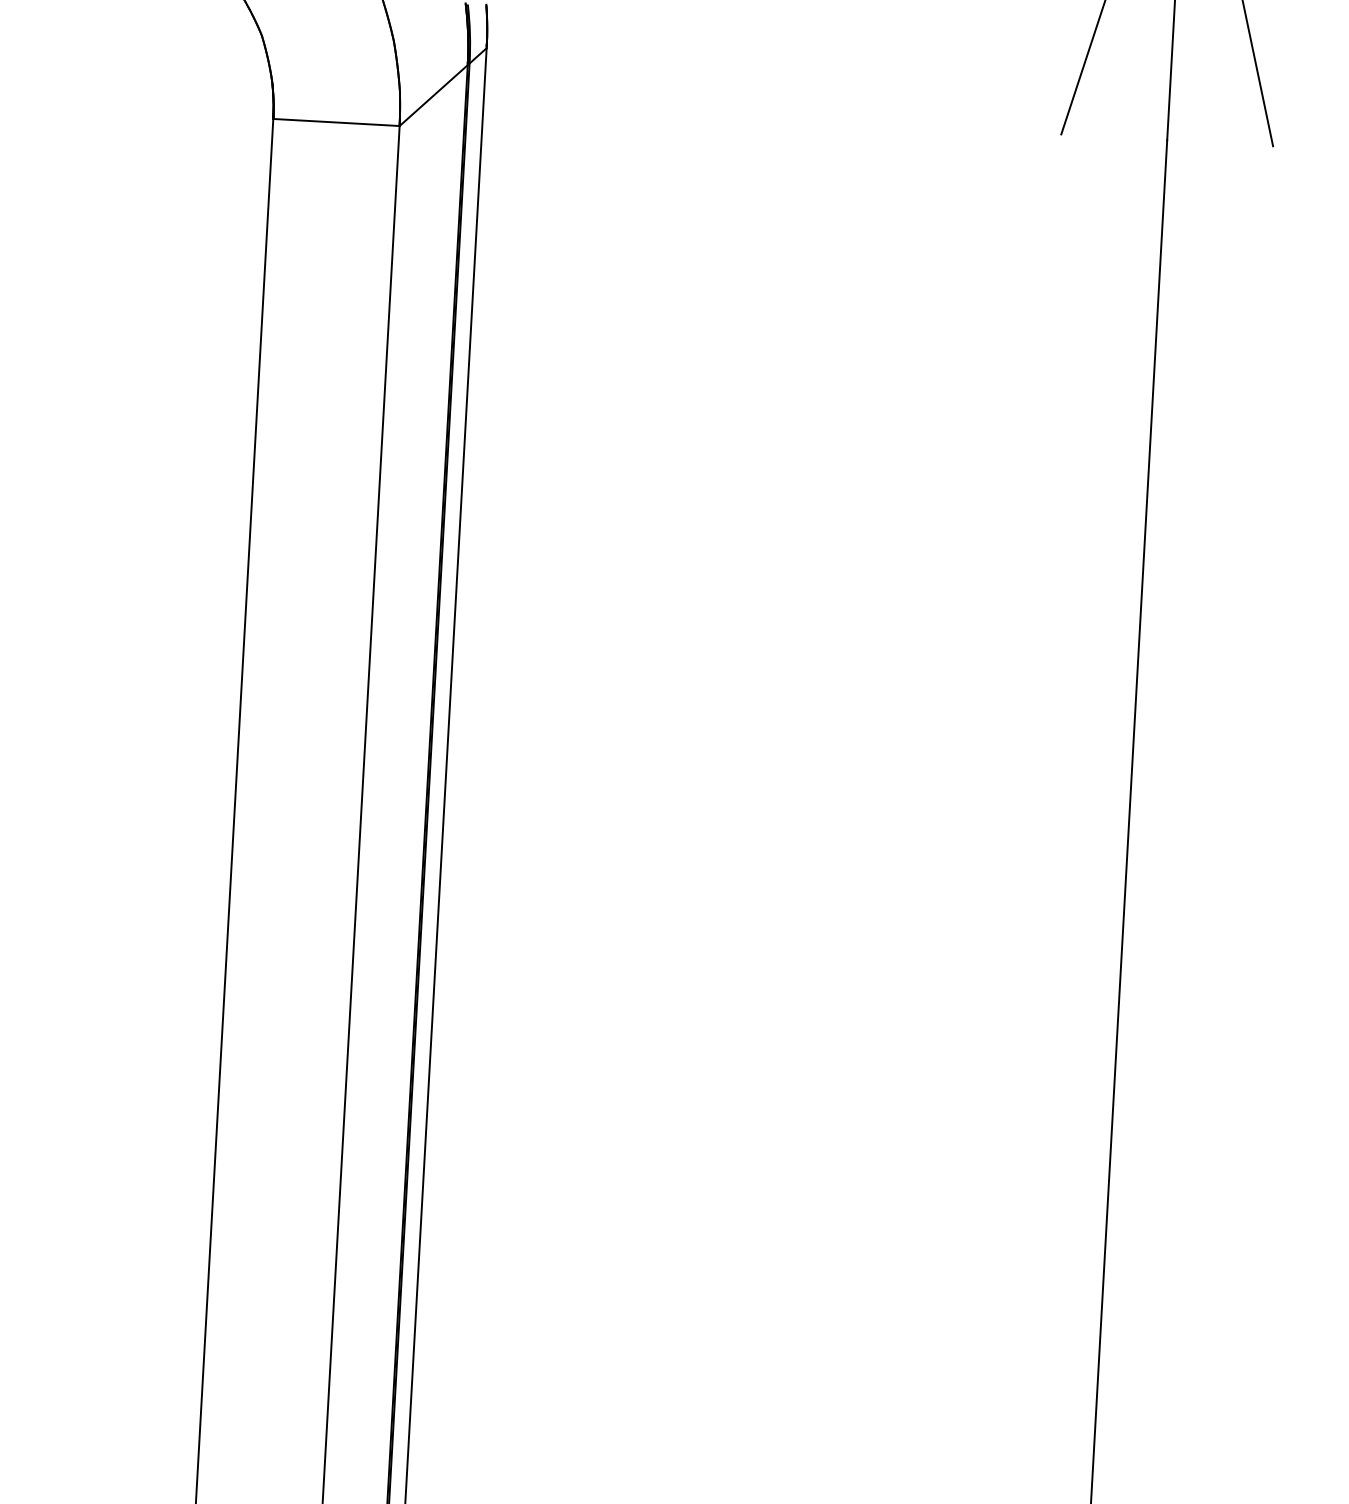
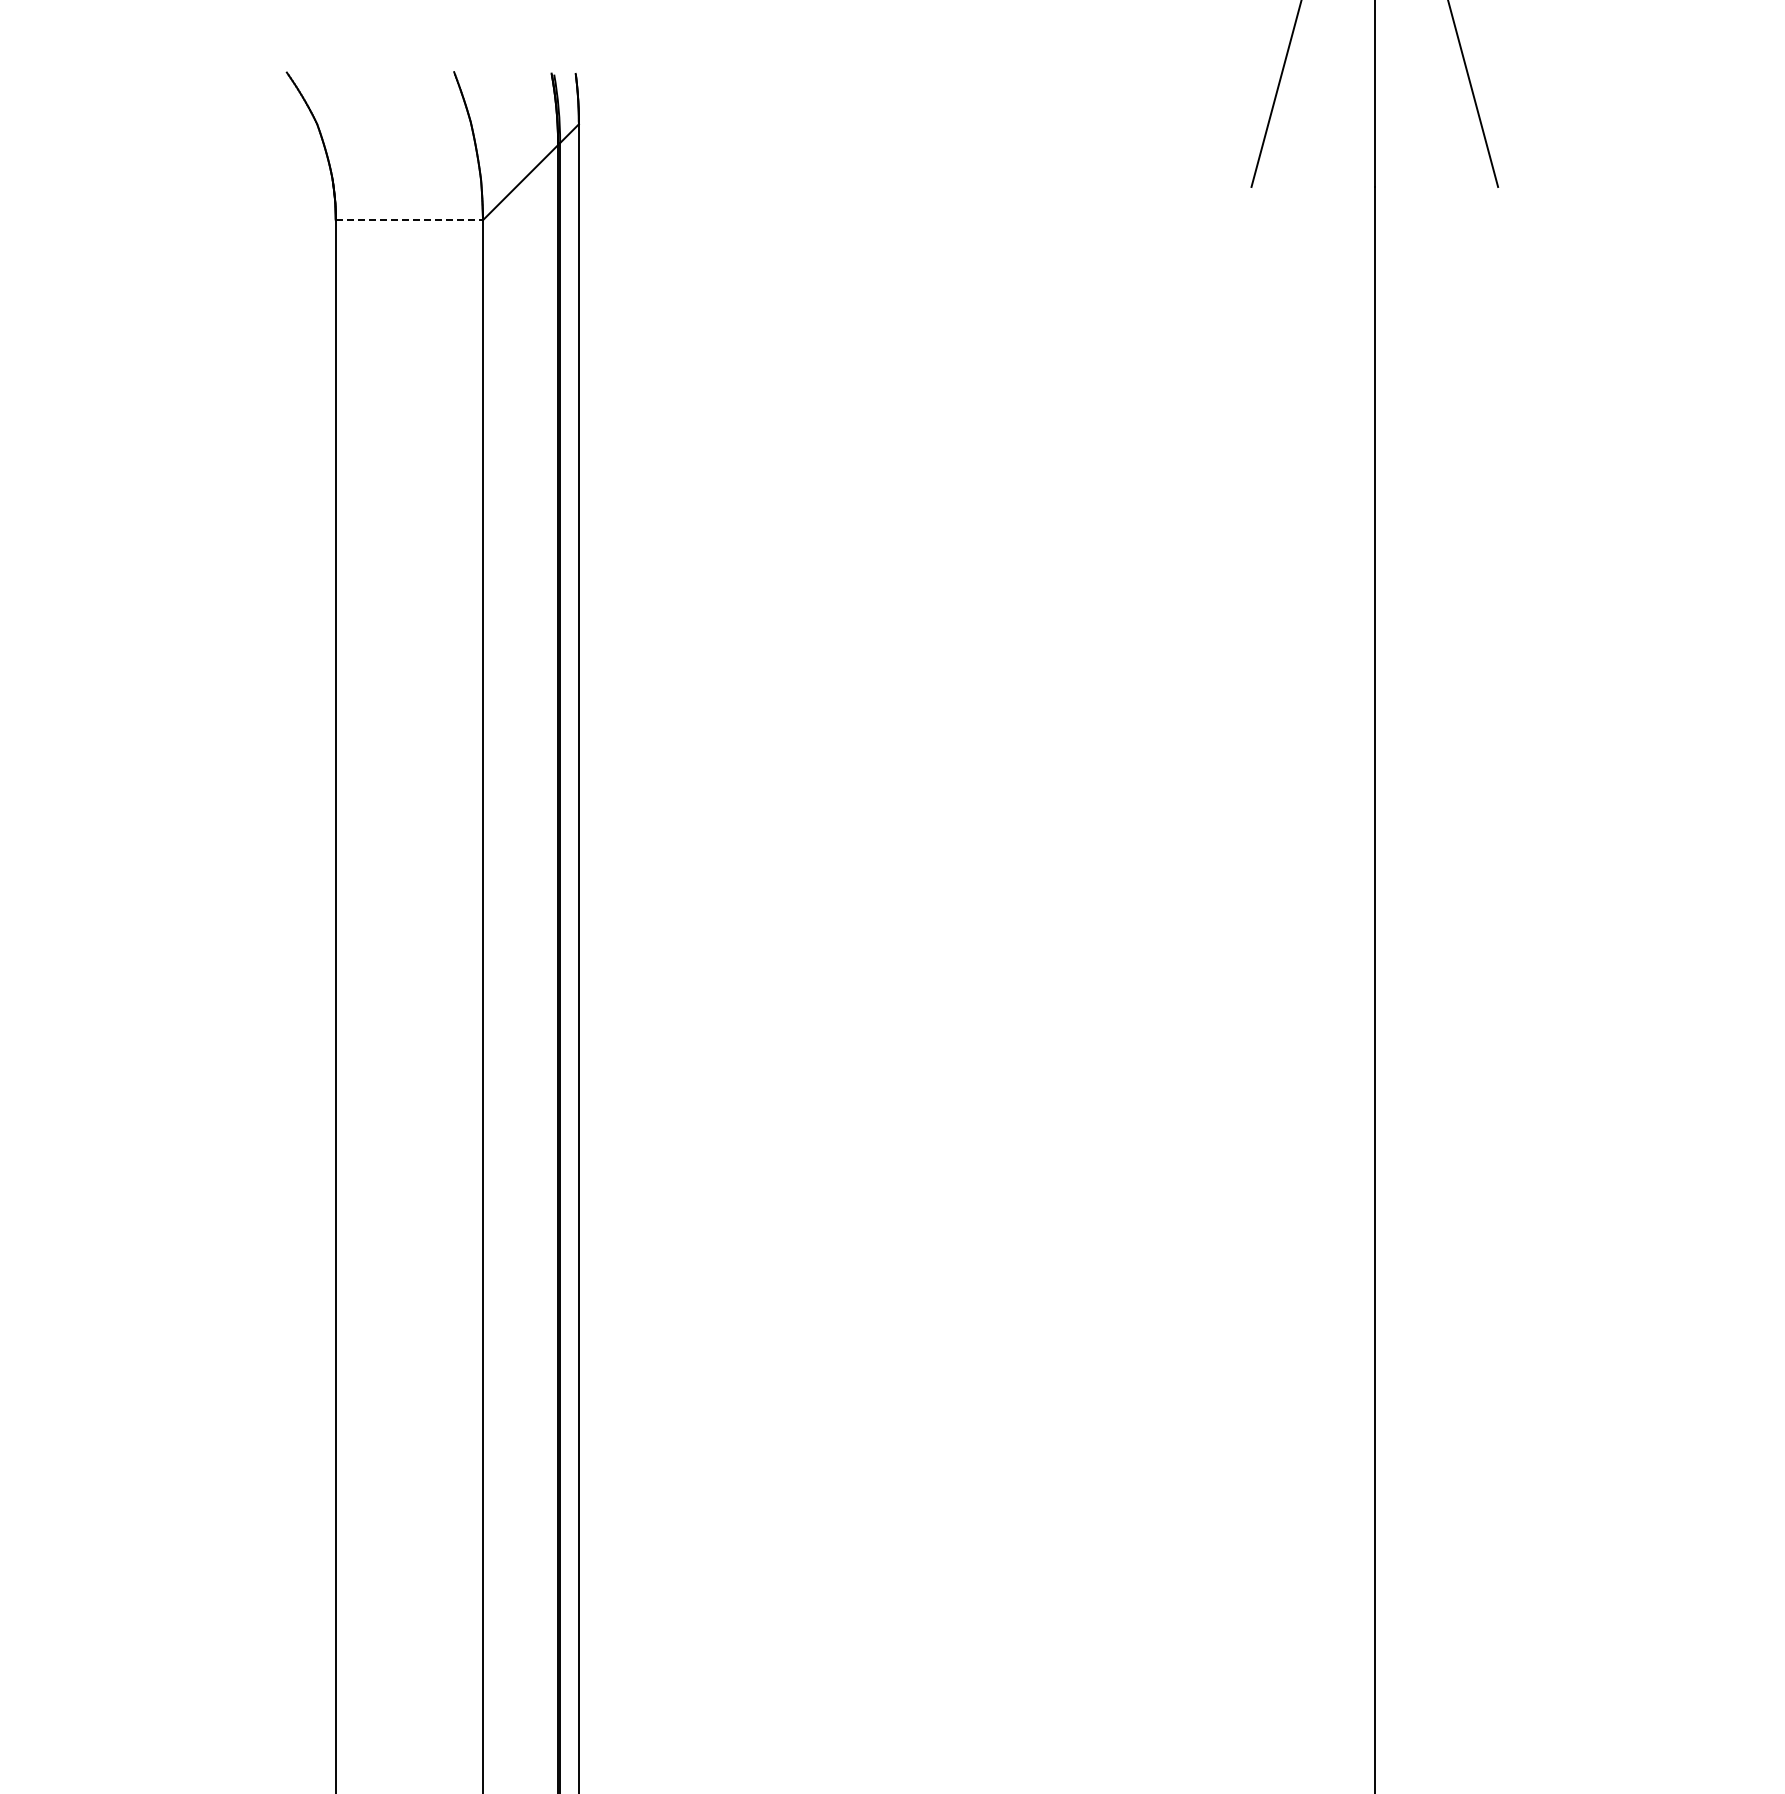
line: (336, 122) -> (409, 220), solid -> dashed

